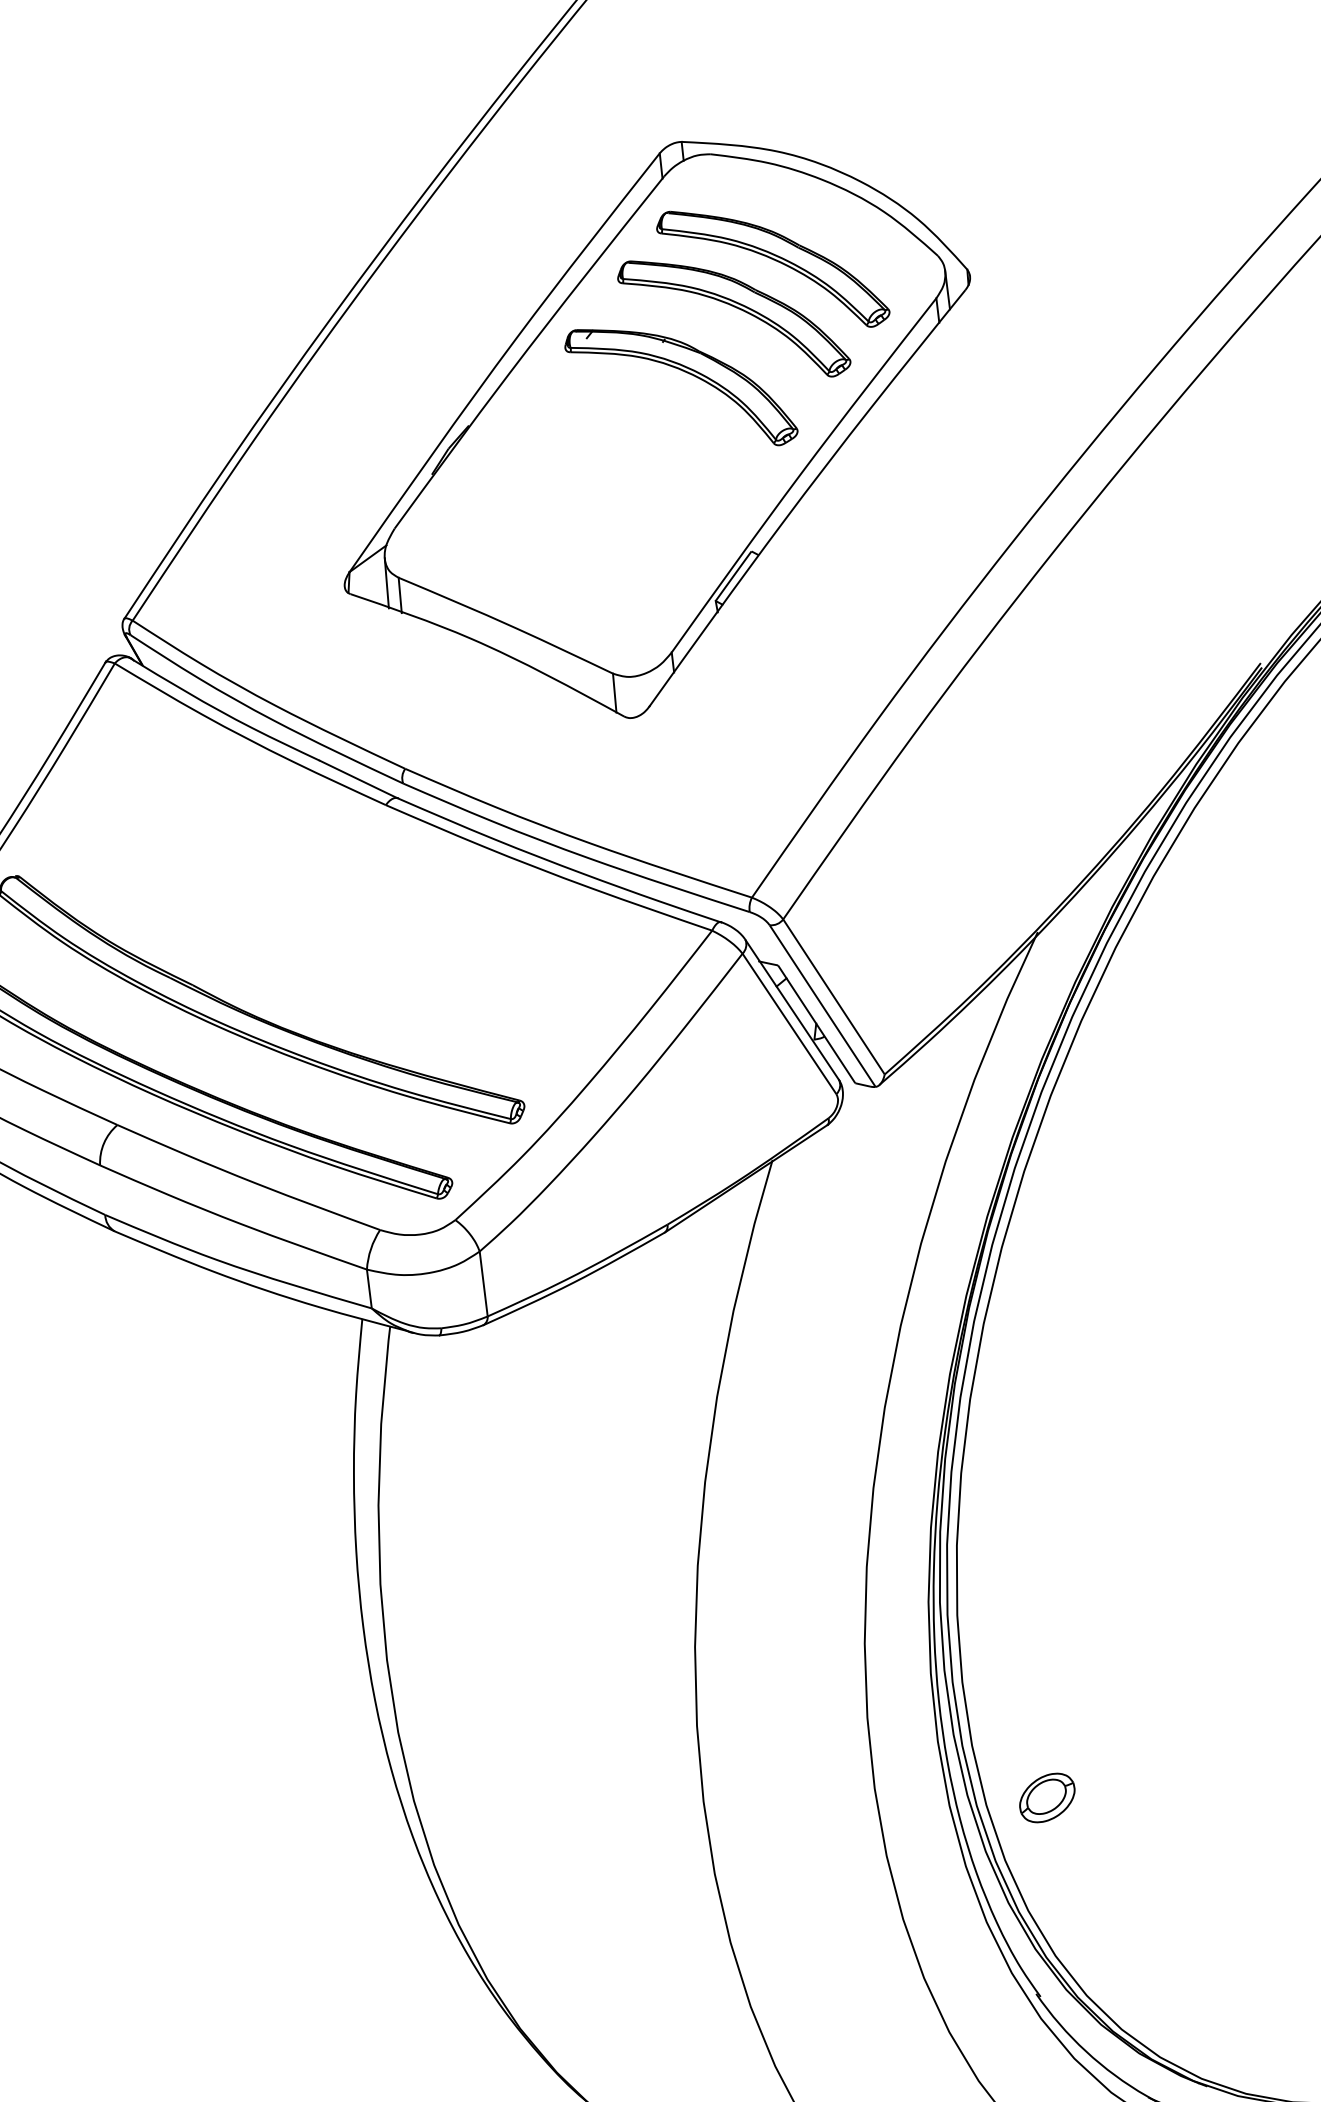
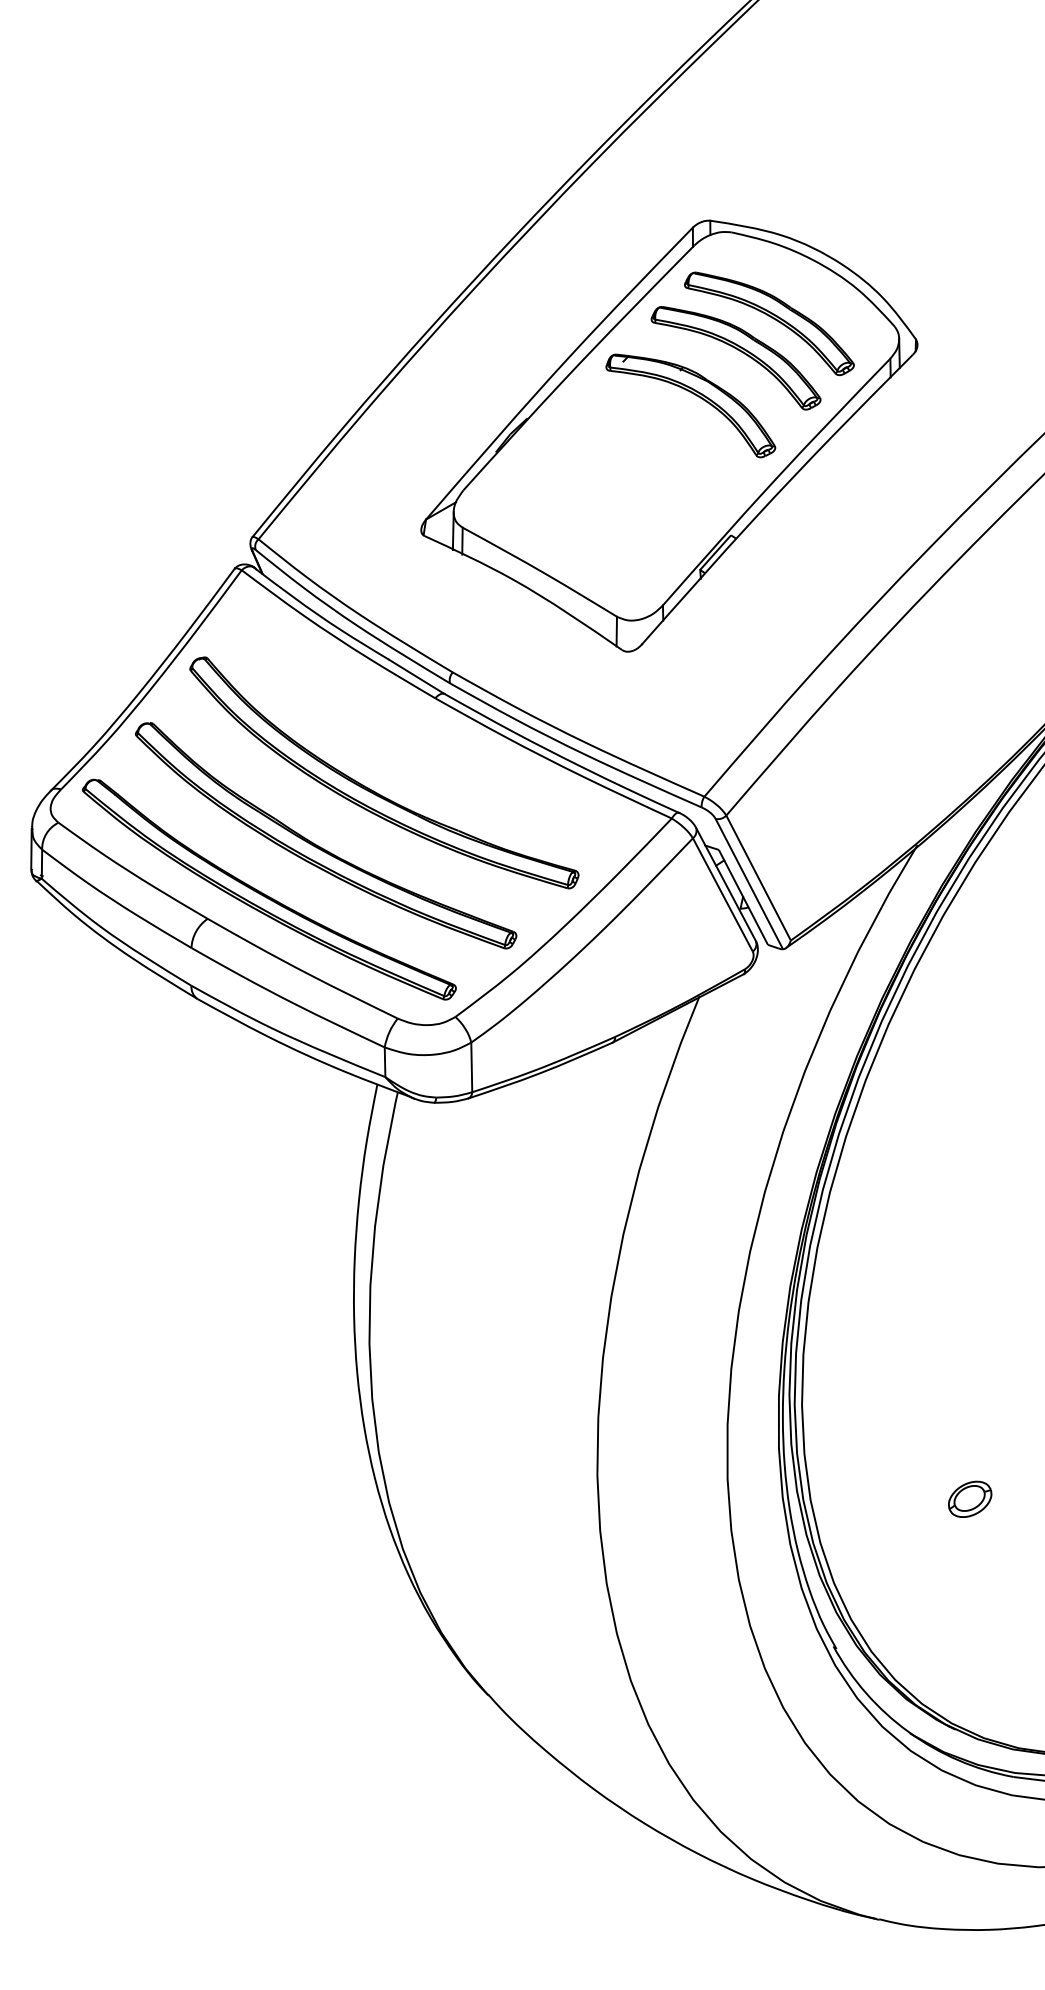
part: (320, 935) -> (375, 791), added
part: (1047, 1796) -> (970, 1498), moved

